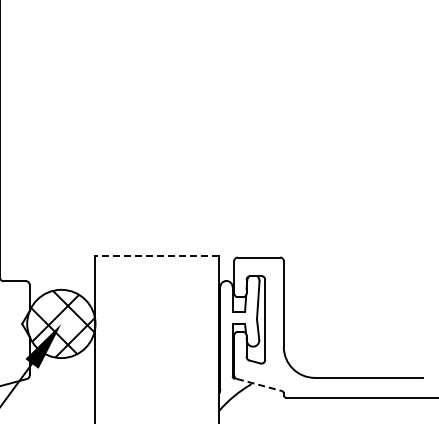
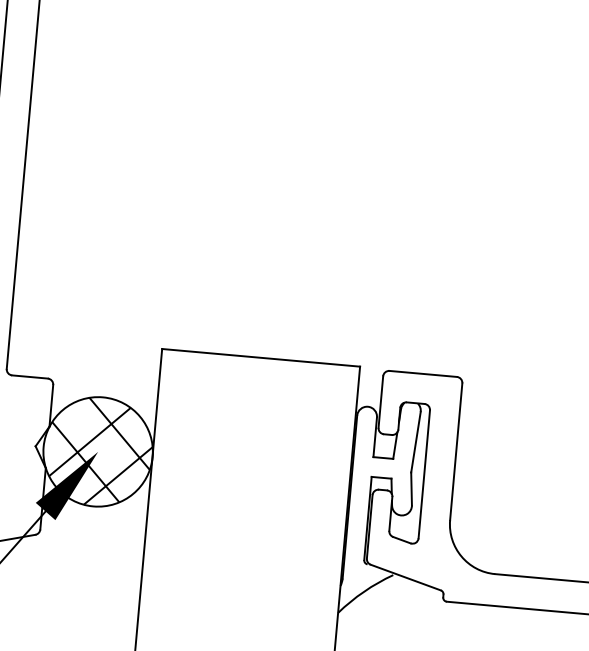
line: (157, 256) -> (261, 357), dashed -> solid
line: (259, 385) -> (405, 578), dashed -> solid

